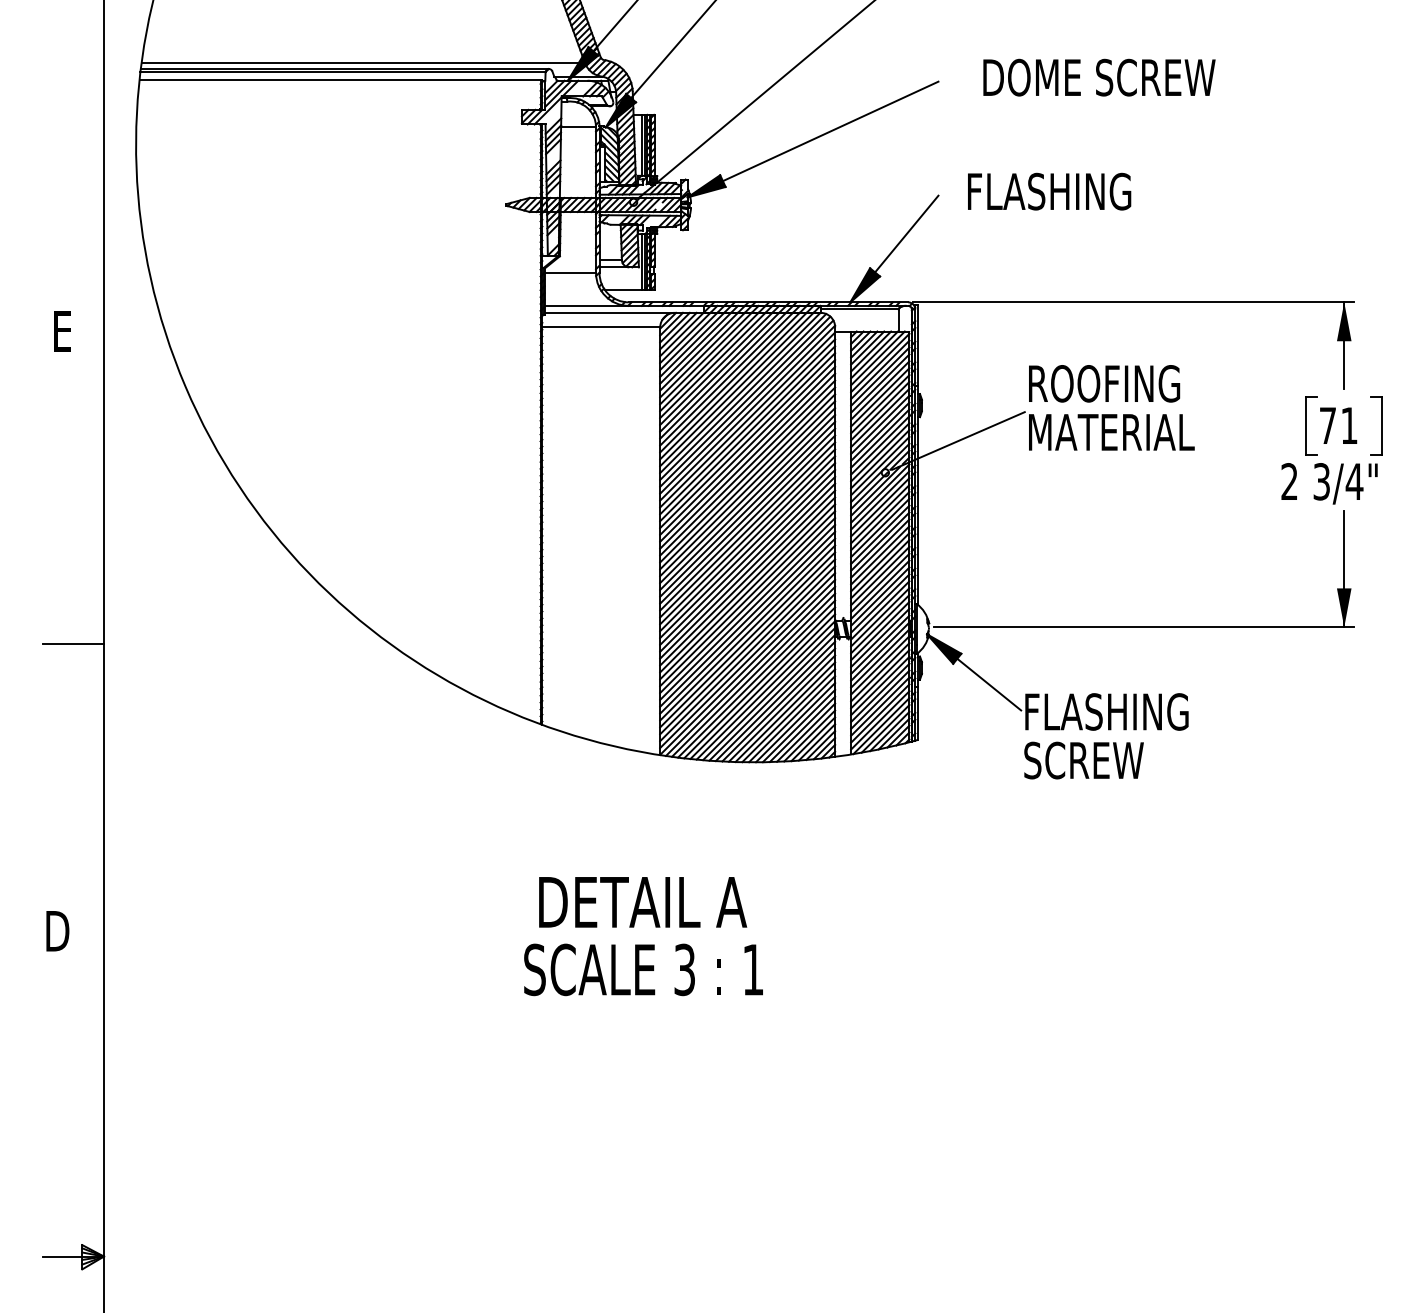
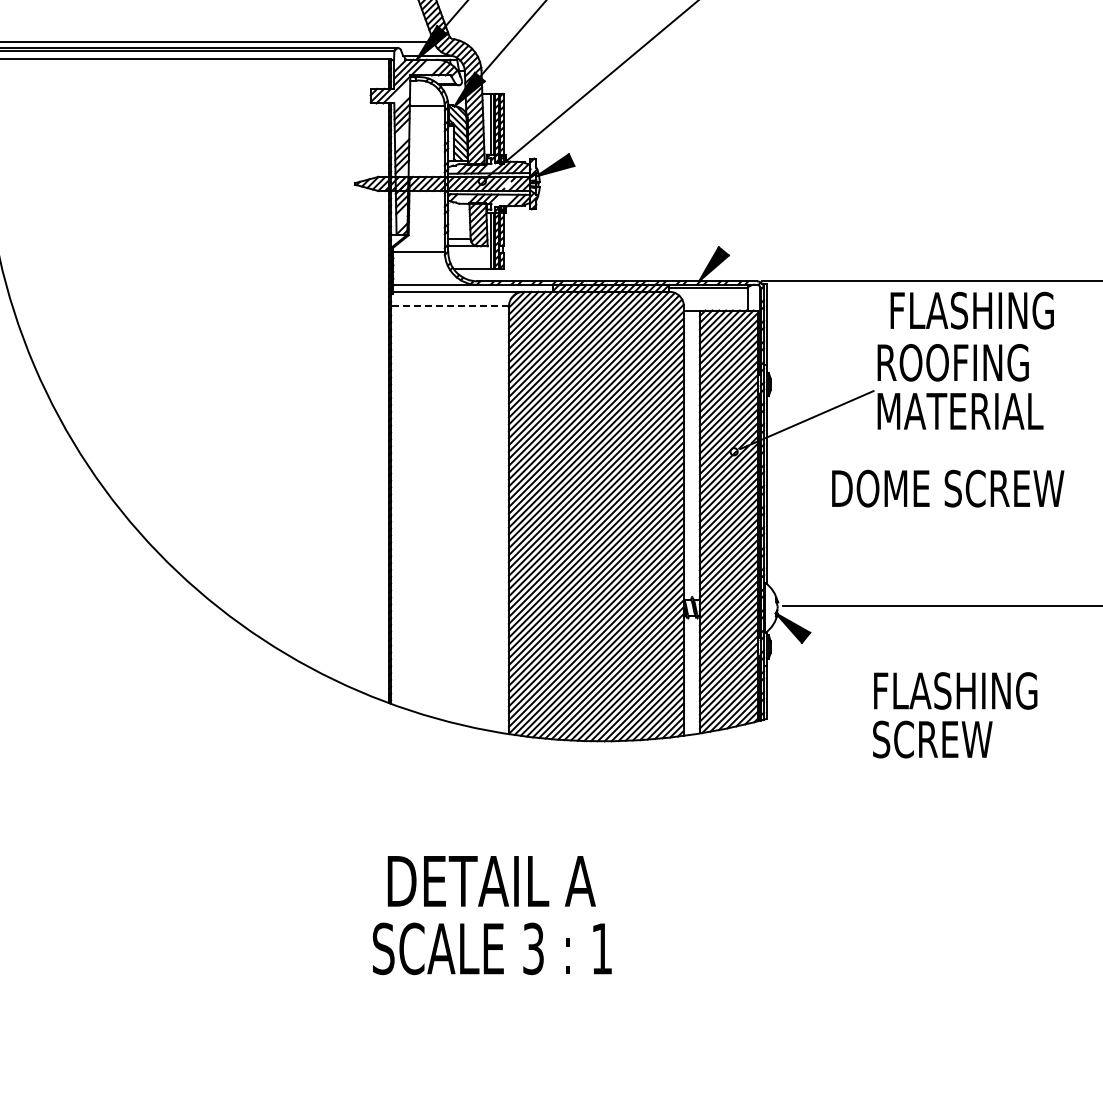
part: (1099, 77) -> (948, 488), moved
line: (830, 131) -> (679, 110), removed
part: (1049, 191) -> (972, 310), moved
line: (906, 233) -> (755, 212), removed
line: (601, 327) -> (450, 306), solid -> dashed
line: (989, 684) -> (838, 663), removed

